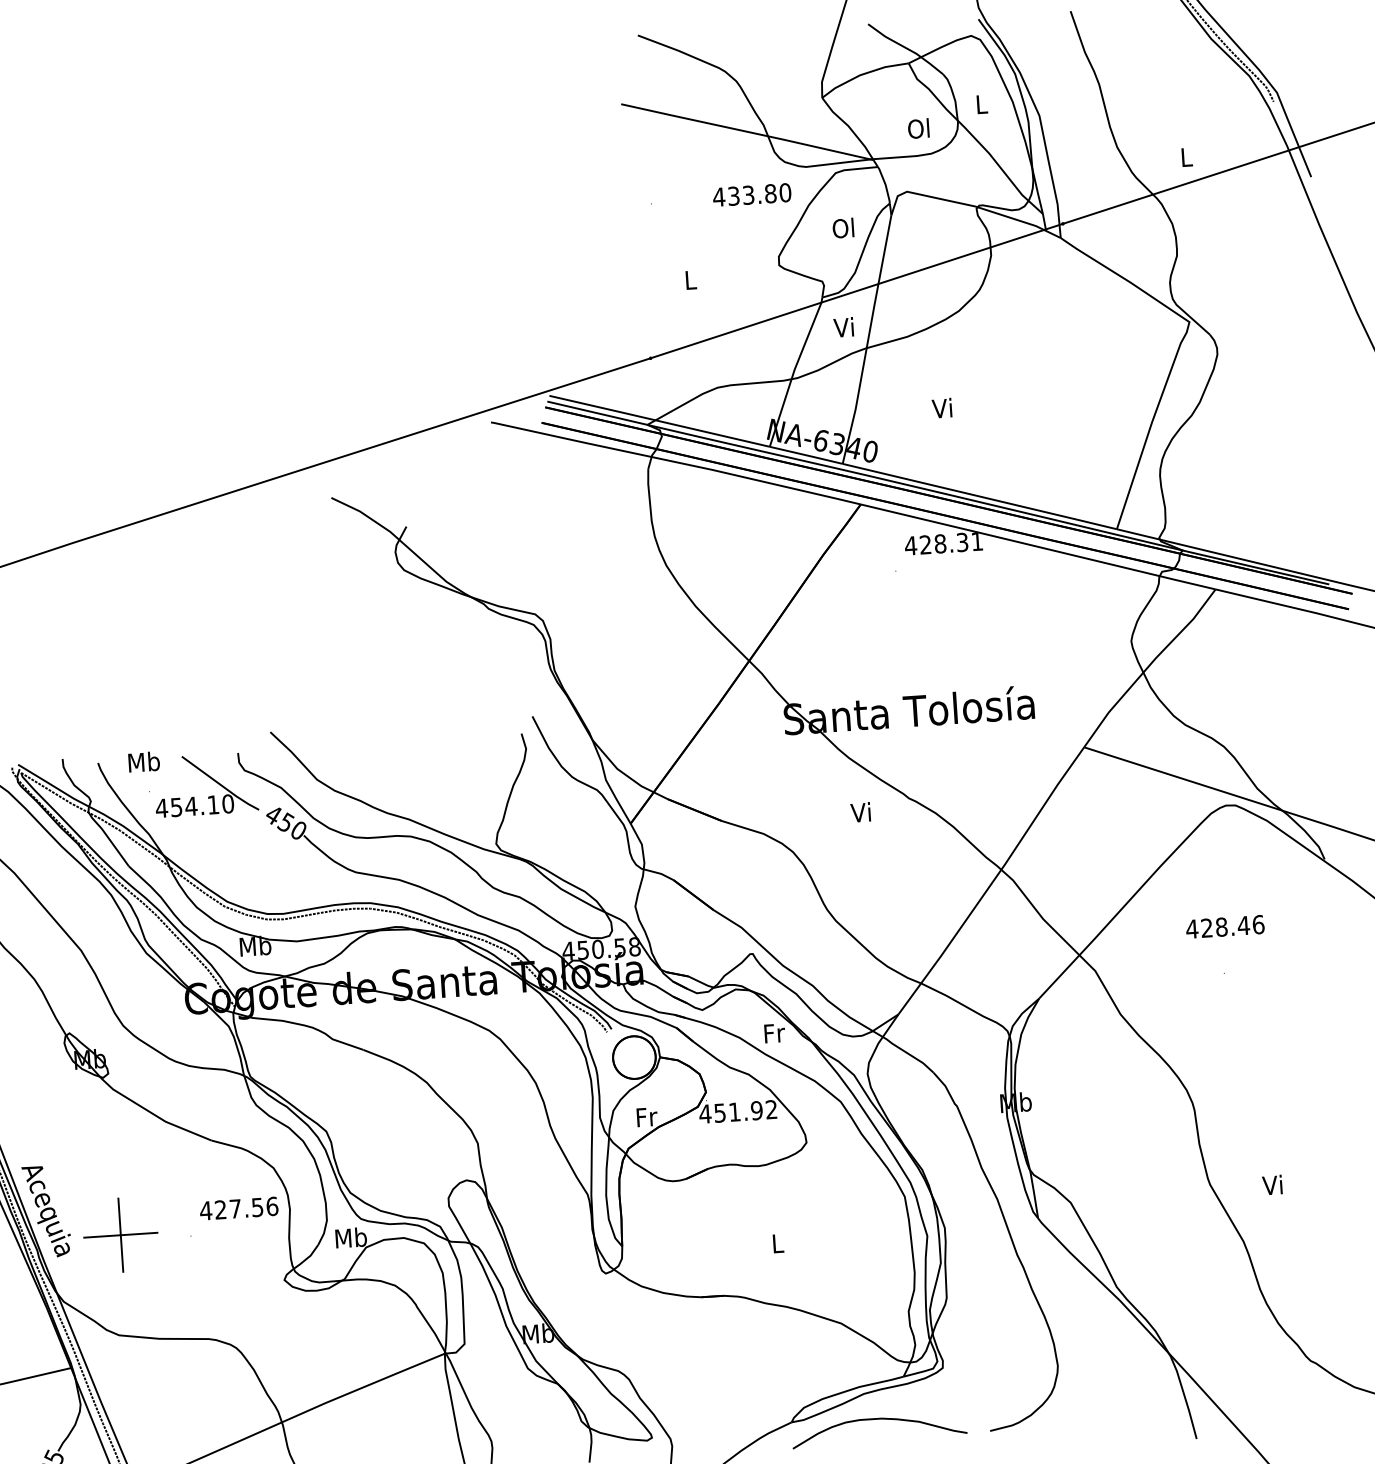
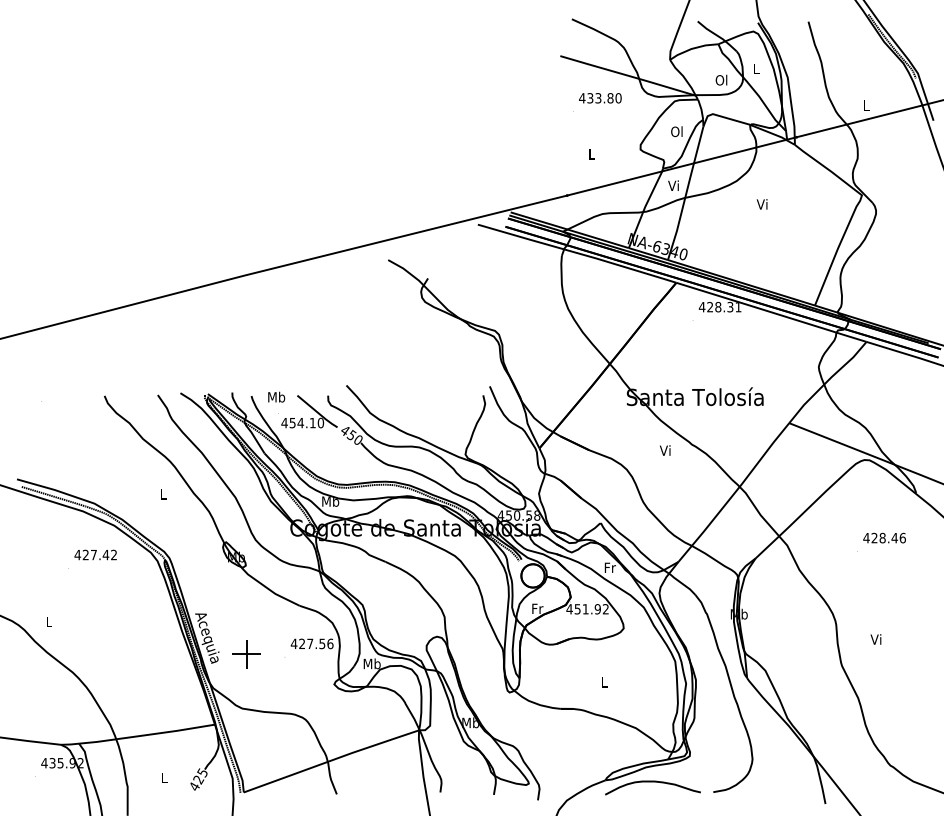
text: (752, 195) -> (600, 98), moved
text: (940, 408) -> (761, 204), moved
text: (1224, 925) -> (884, 537), moved
text: (1271, 1185) -> (875, 639), moved
part: (120, 1235) -> (246, 654), size x0.71

